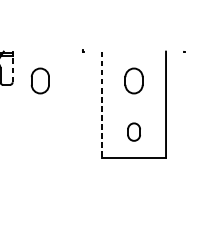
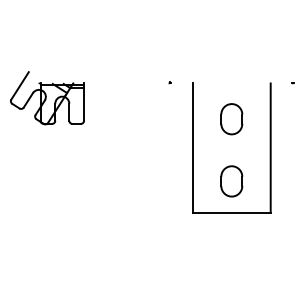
line: (13, 68) -> (84, 104), dashed -> solid
part: (40, 81) -> (117, 119), removed
line: (101, 105) -> (192, 148), dashed -> solid
part: (133, 132) -> (231, 181), size x1.43

